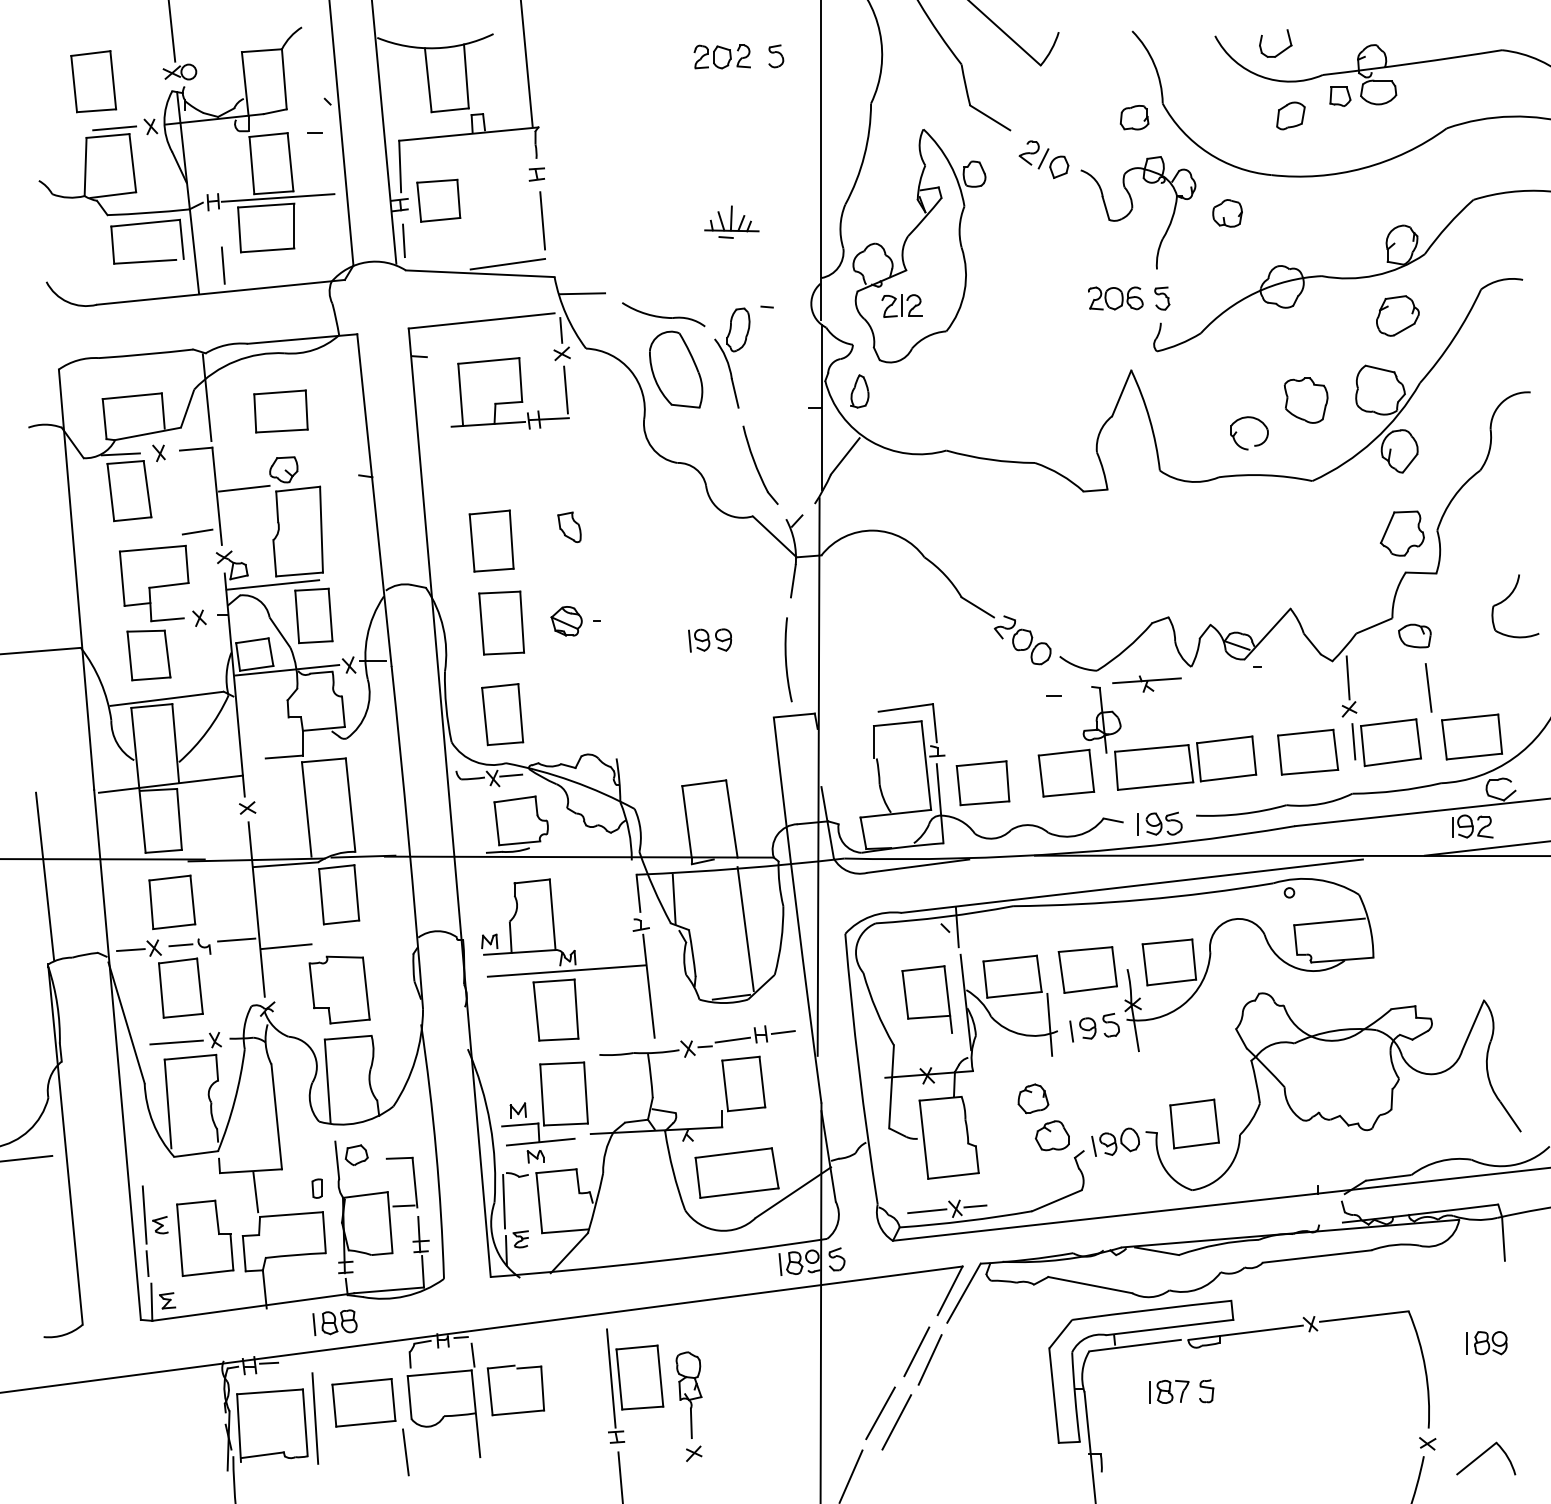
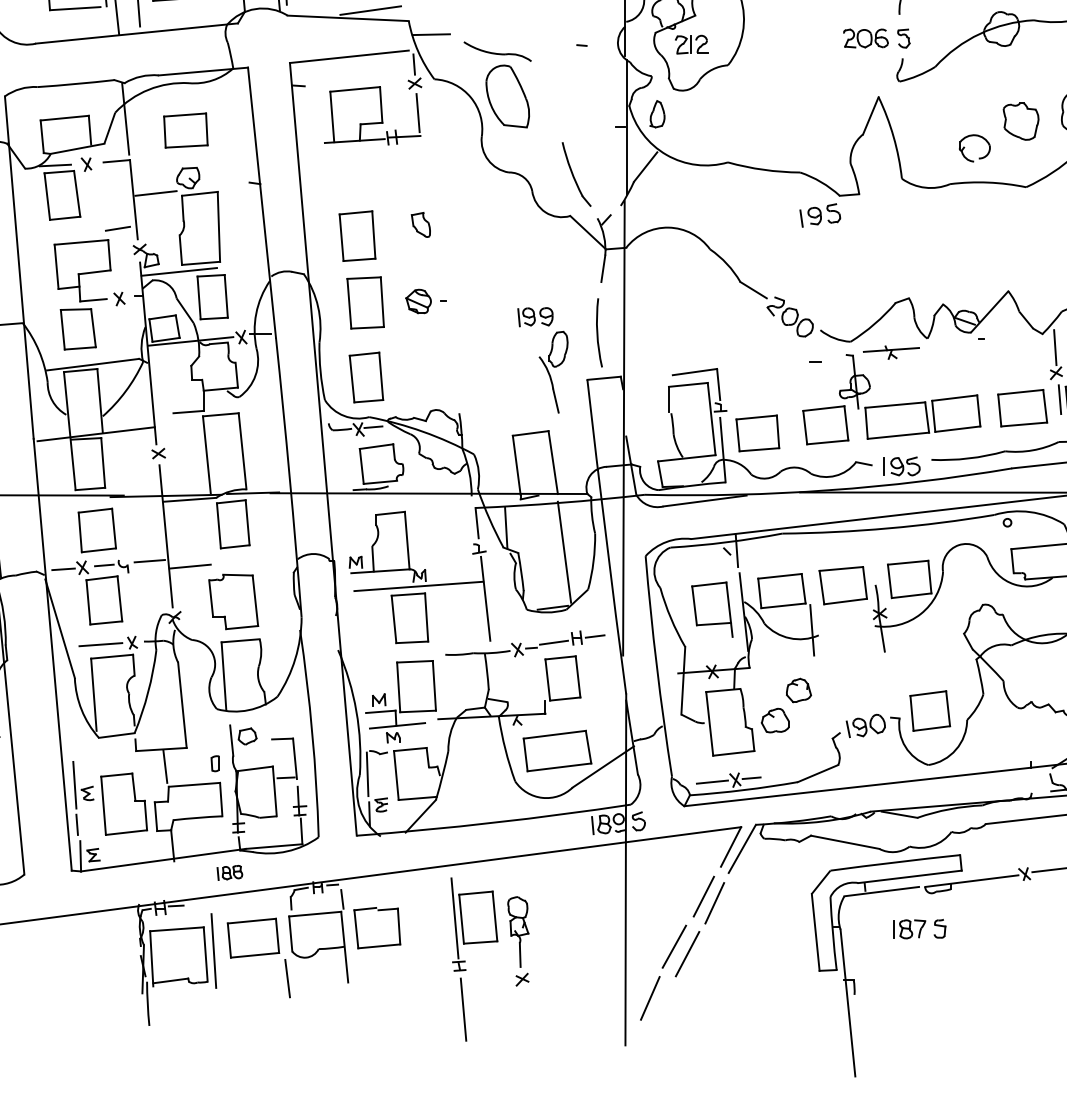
part: (732, 357) -> (553, 371), moved
part: (1094, 1027) -> (820, 215), moved
part: (1051, 1135) -> (774, 720), moved
part: (334, 1322) -> (229, 872), size x0.7

